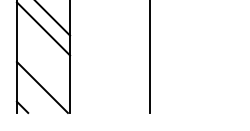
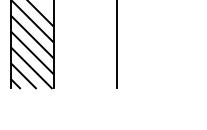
line: (43, 48) -> (32, 36), added
line: (43, 68) -> (32, 52), added
line: (32, 96) -> (23, 75), added

